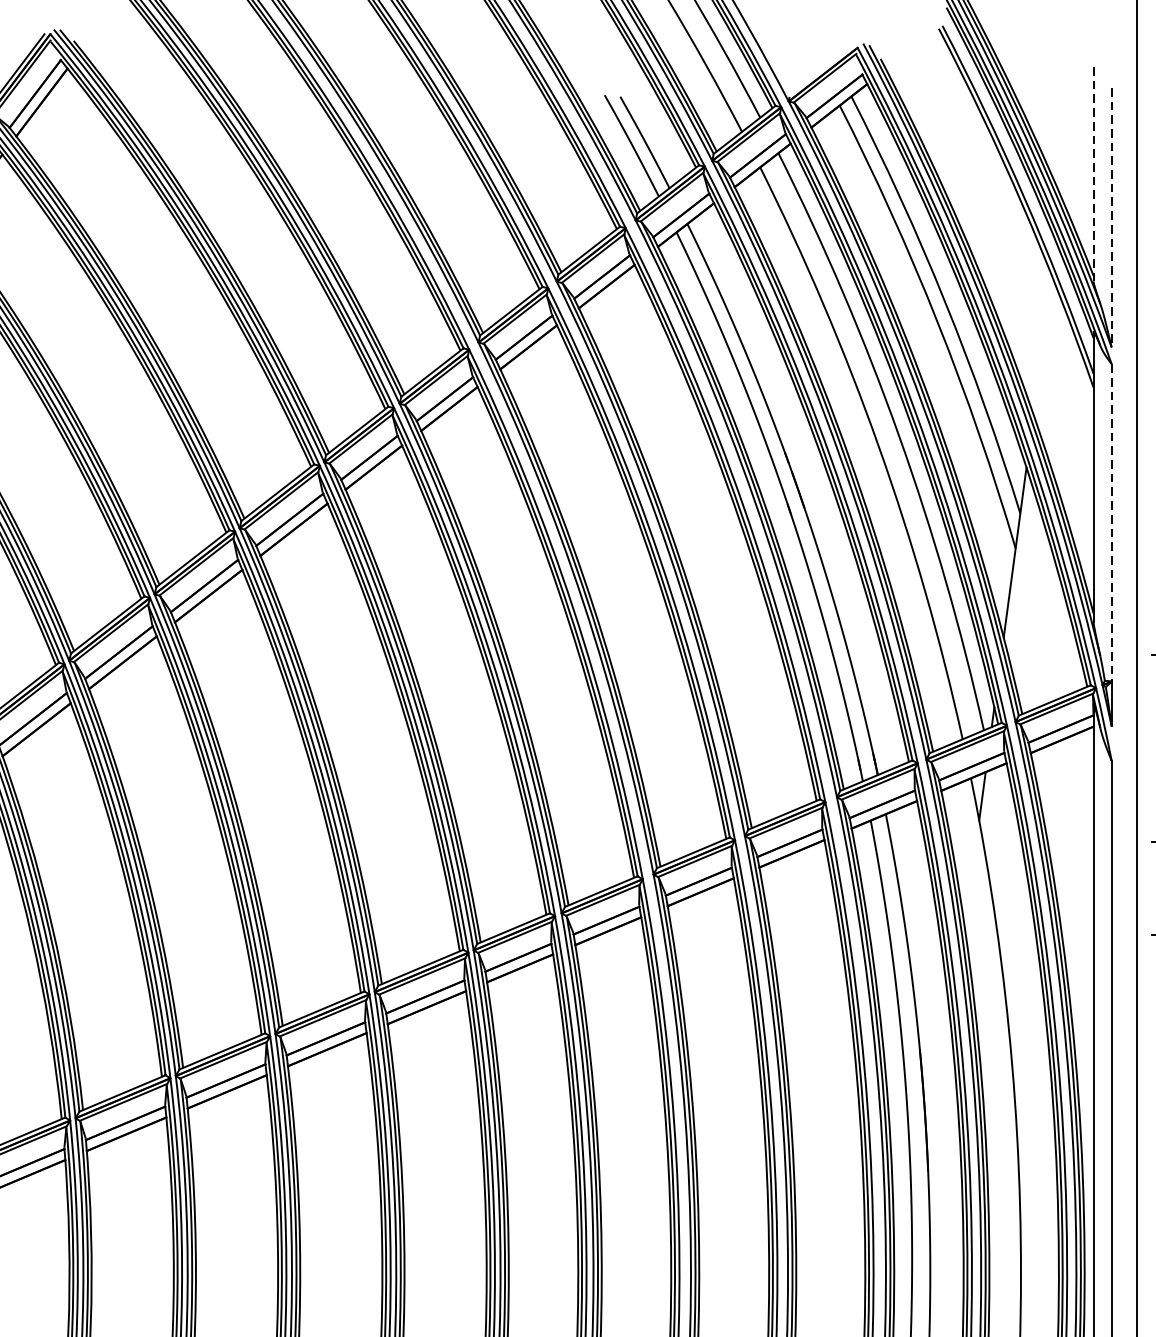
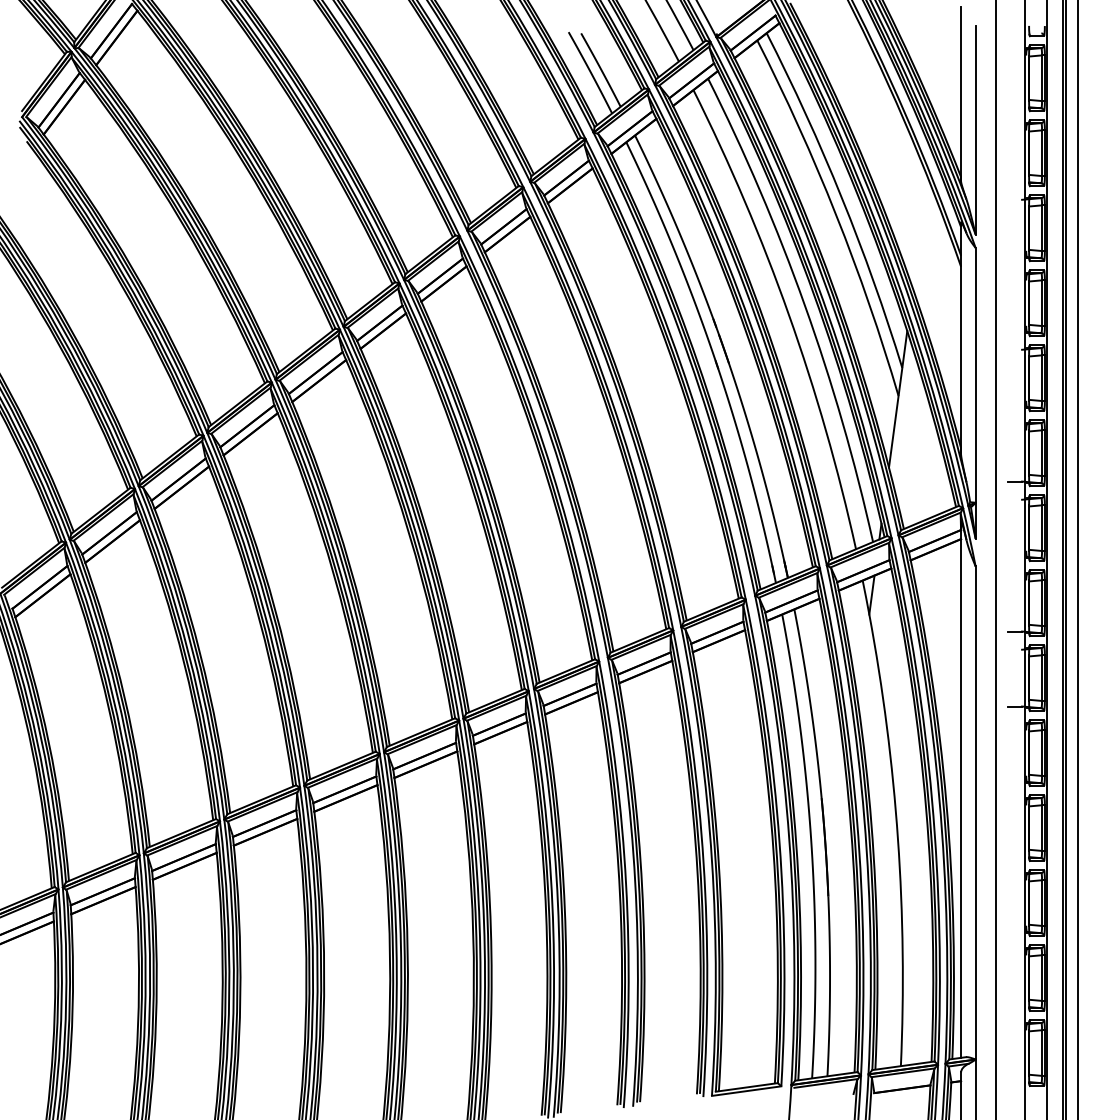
line: (1094, 171) -> (961, 93), dashed -> solid
line: (1111, 217) -> (975, 130), dashed -> solid
line: (1111, 522) -> (975, 375), dashed -> solid

